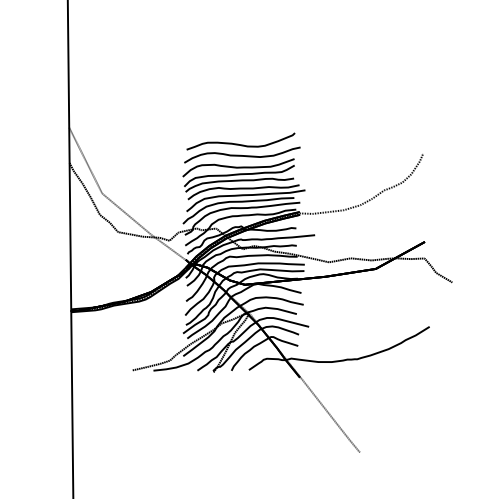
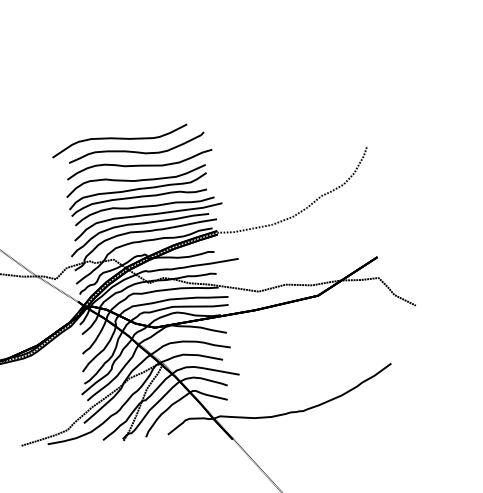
curve: (227, 134) -> (119, 140), added

